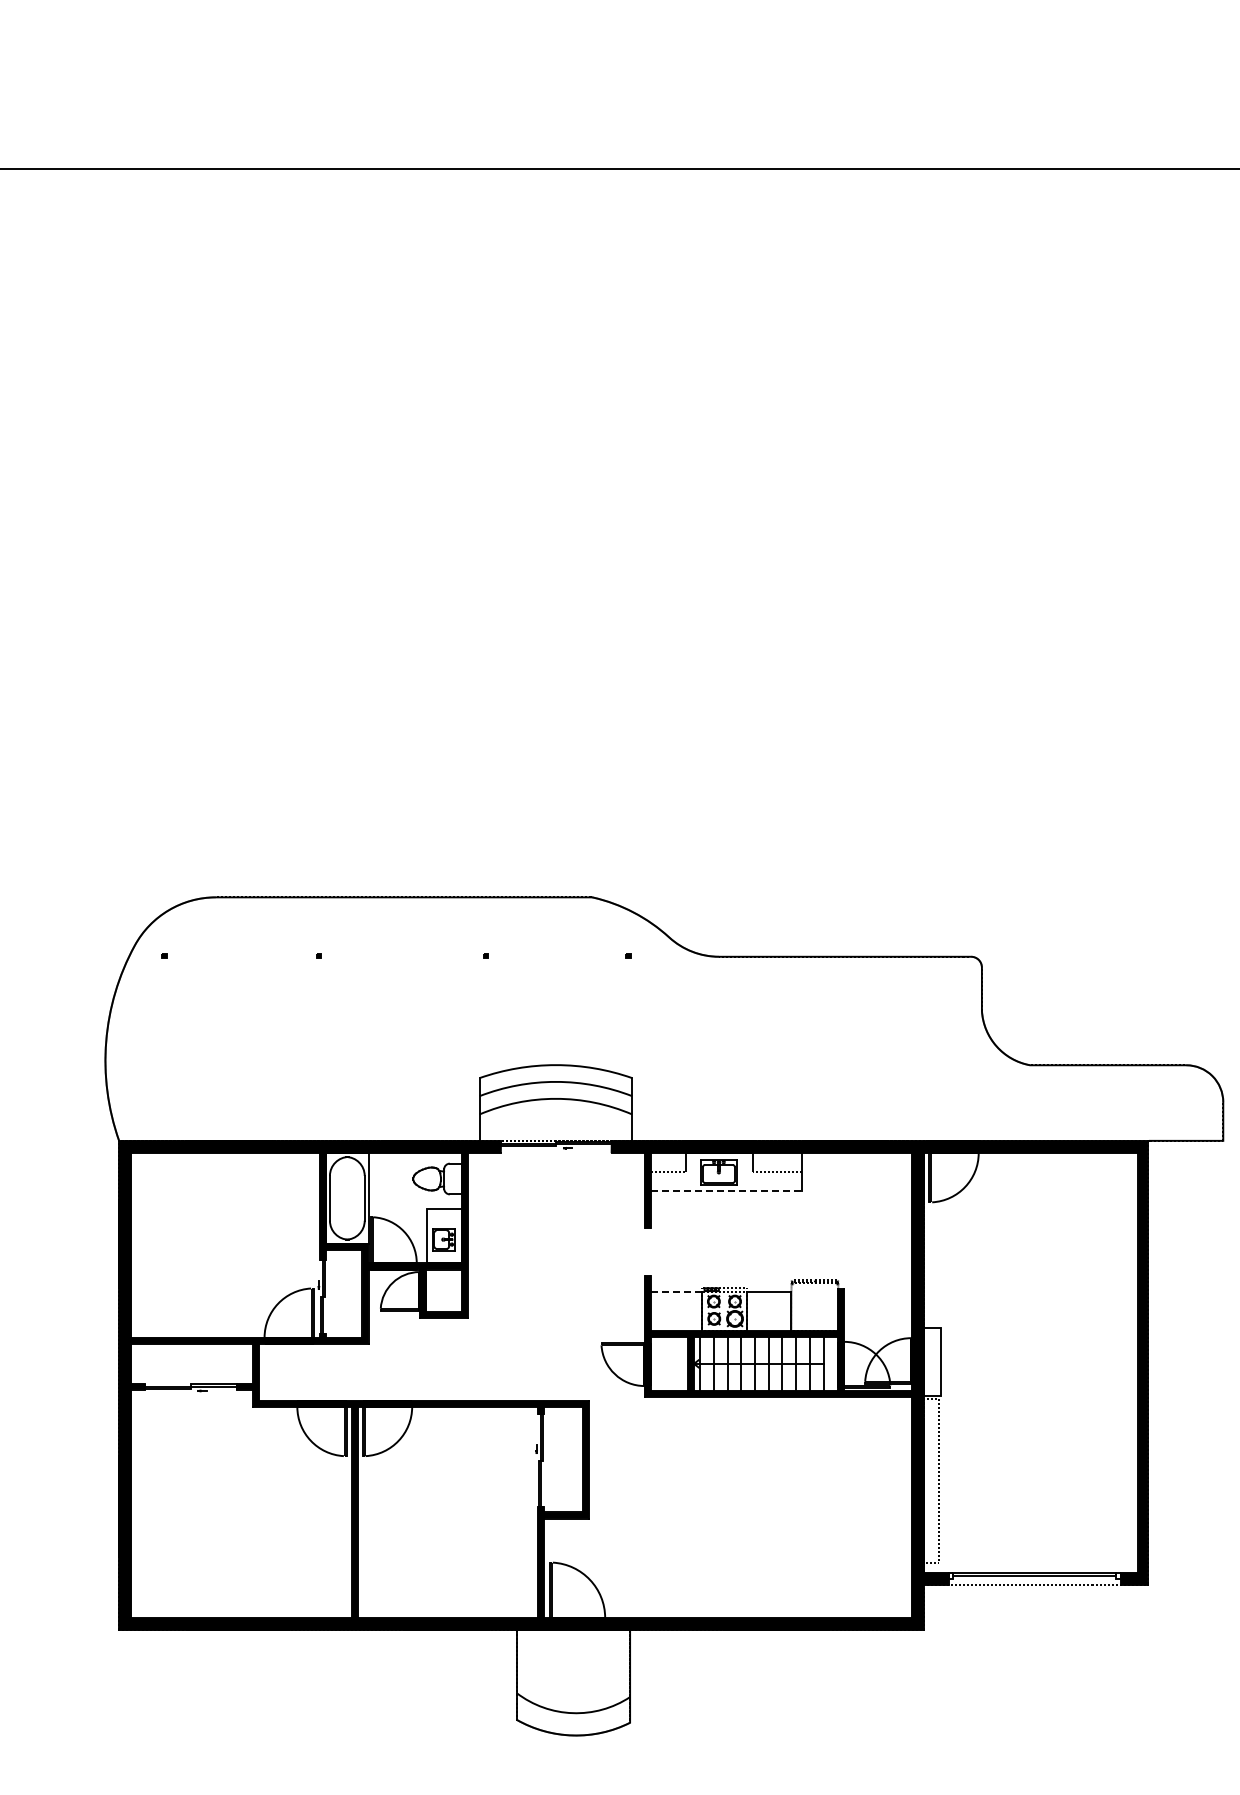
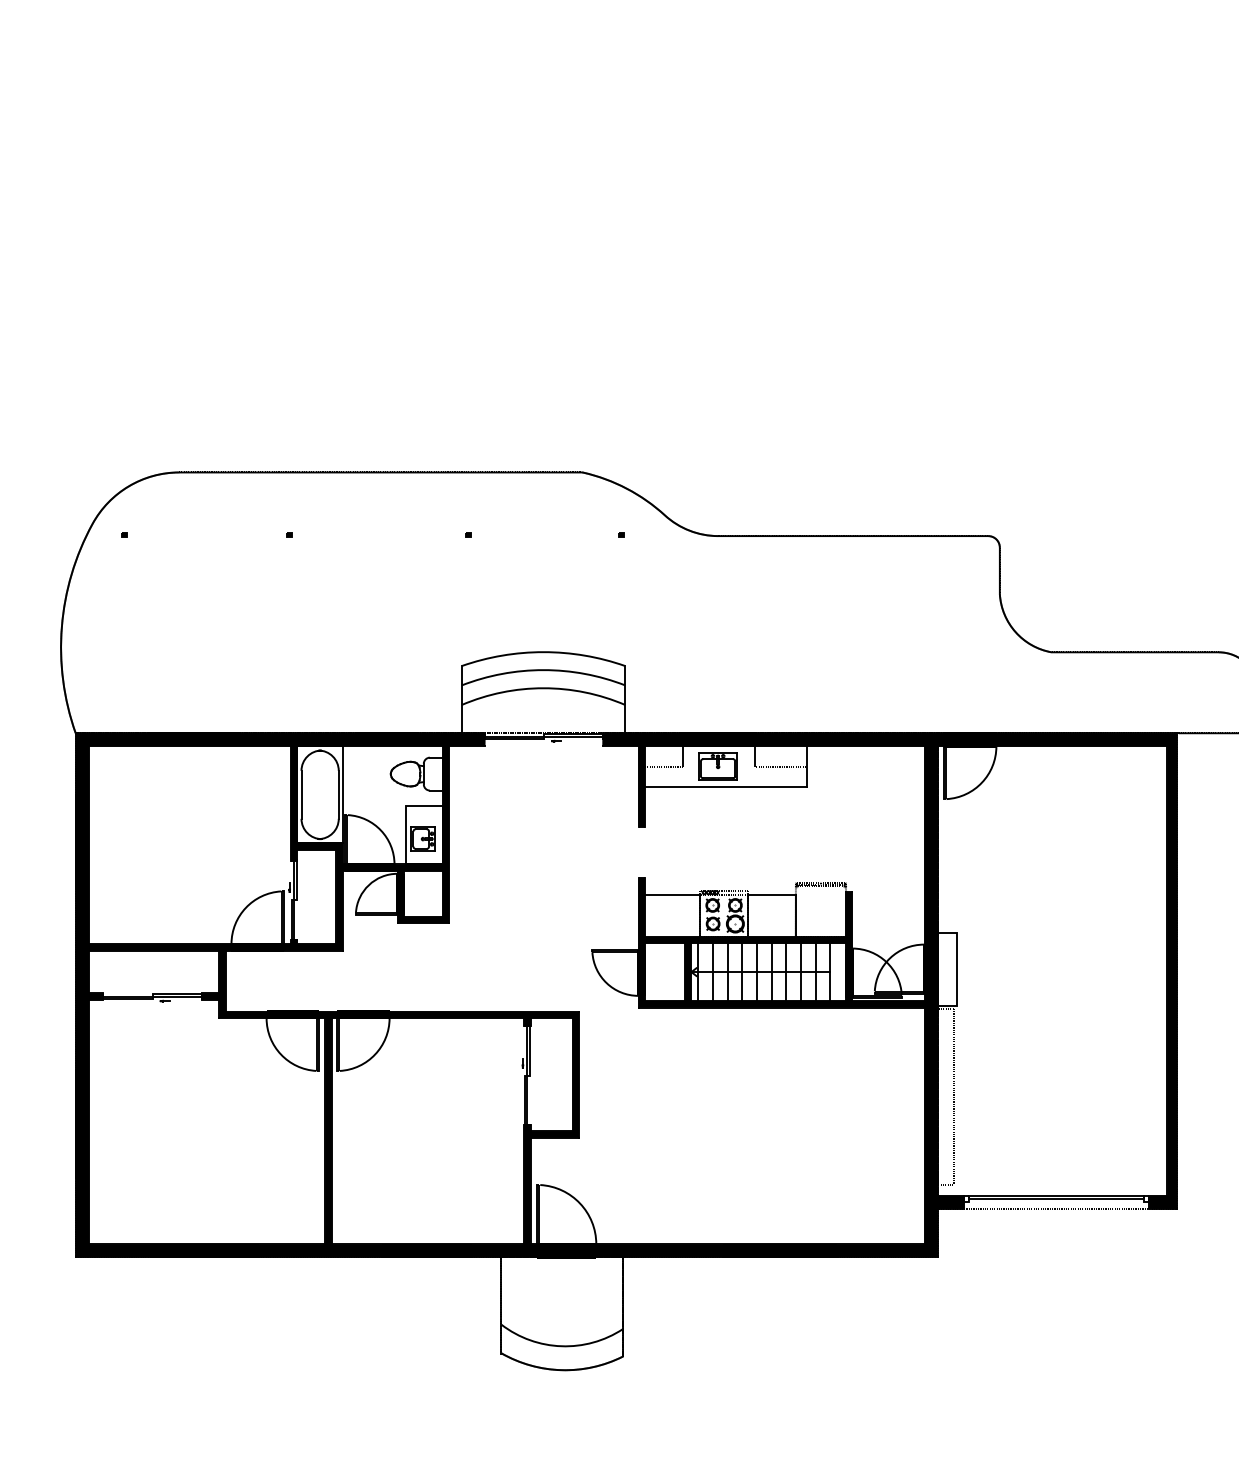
line: (726, 1190) -> (726, 786), dashed -> solid
line: (676, 1291) -> (672, 894), dashed -> solid

